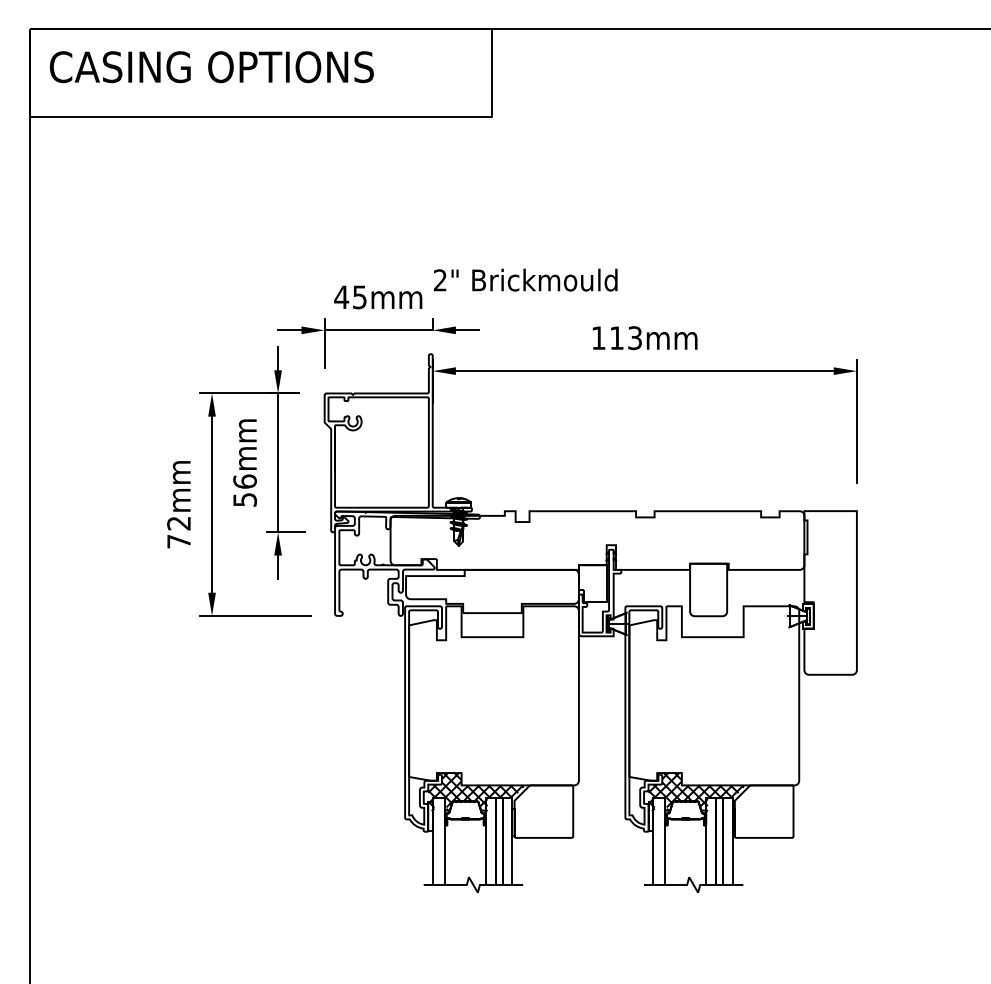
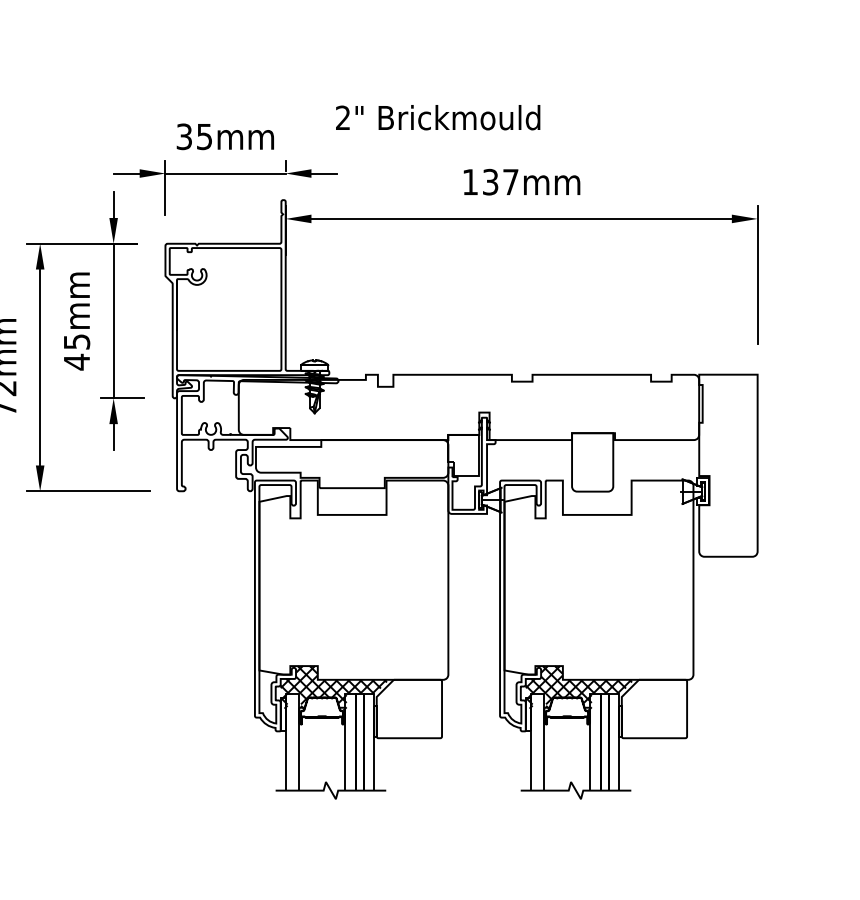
text: (525, 279) -> (437, 116), moved
text: (341, 297) -> (184, 136), 45mm -> 35mm
text: (625, 338) -> (500, 182), 113mm -> 137mm
text: (245, 490) -> (77, 351), 56mm -> 45mm

